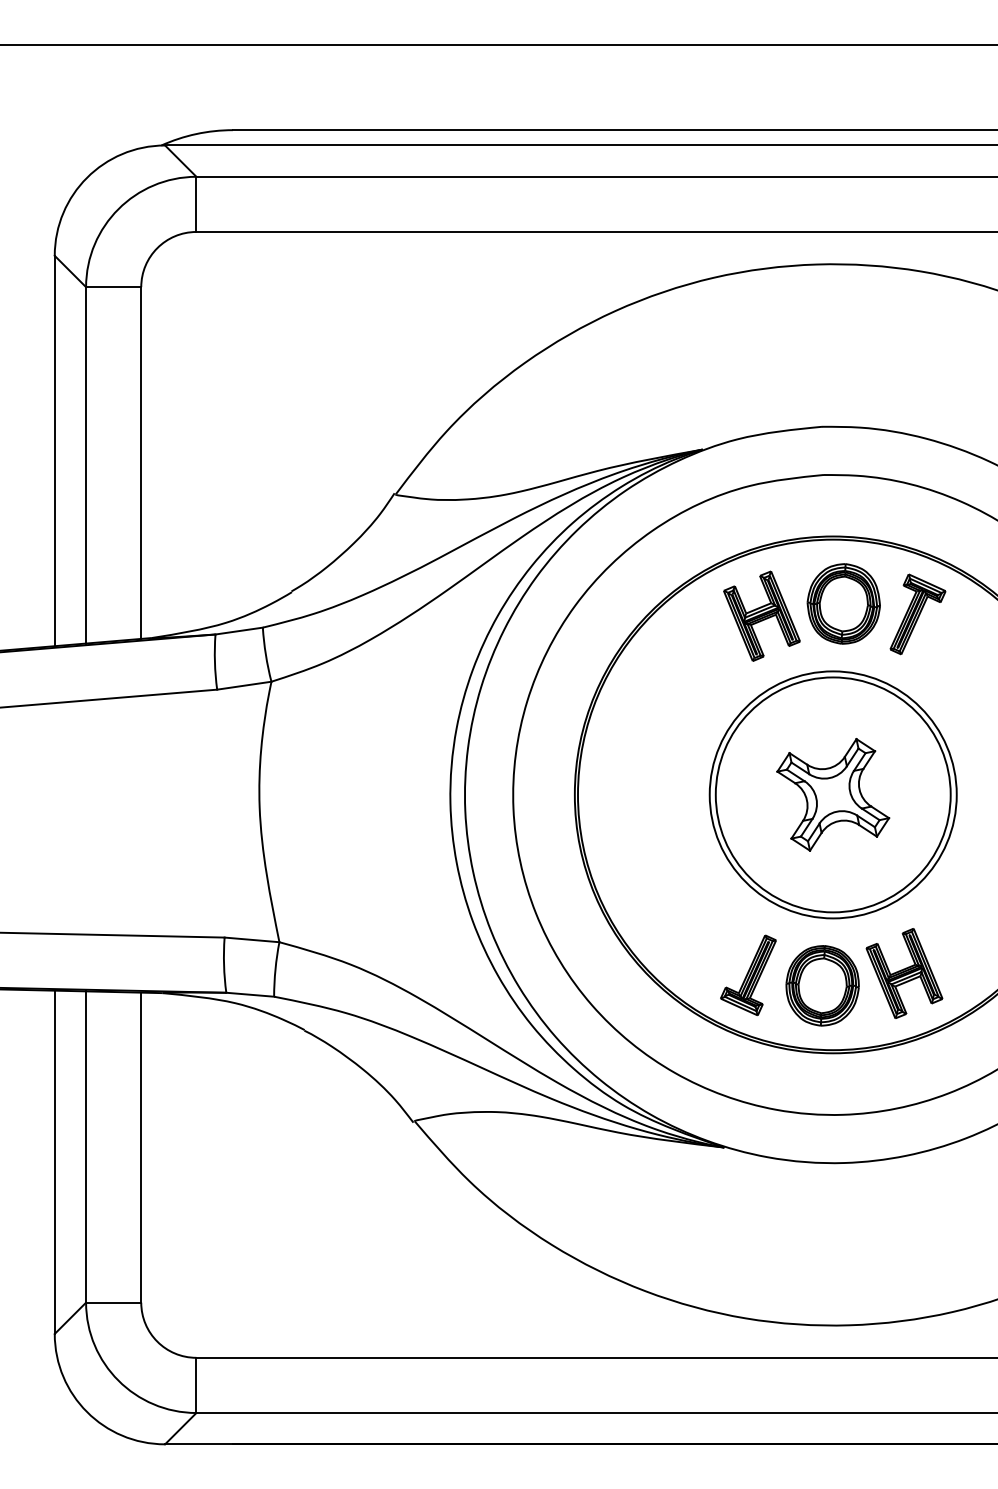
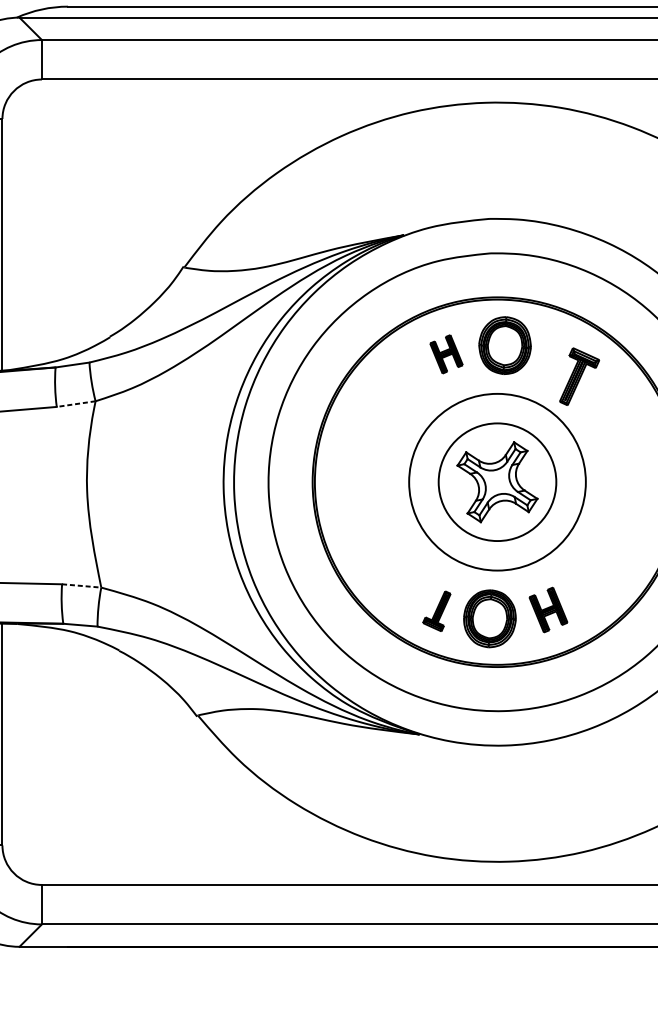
part: (917, 614) -> (579, 376), moved
part: (761, 615) -> (446, 353), size x0.6
line: (243, 685) -> (75, 403), solid -> dashed
circle: (832, 794) -> (496, 481), size x0.7
line: (252, 939) -> (82, 585), solid -> dashed
part: (904, 973) -> (548, 609), size x0.7
part: (748, 975) -> (436, 611), size x0.7

